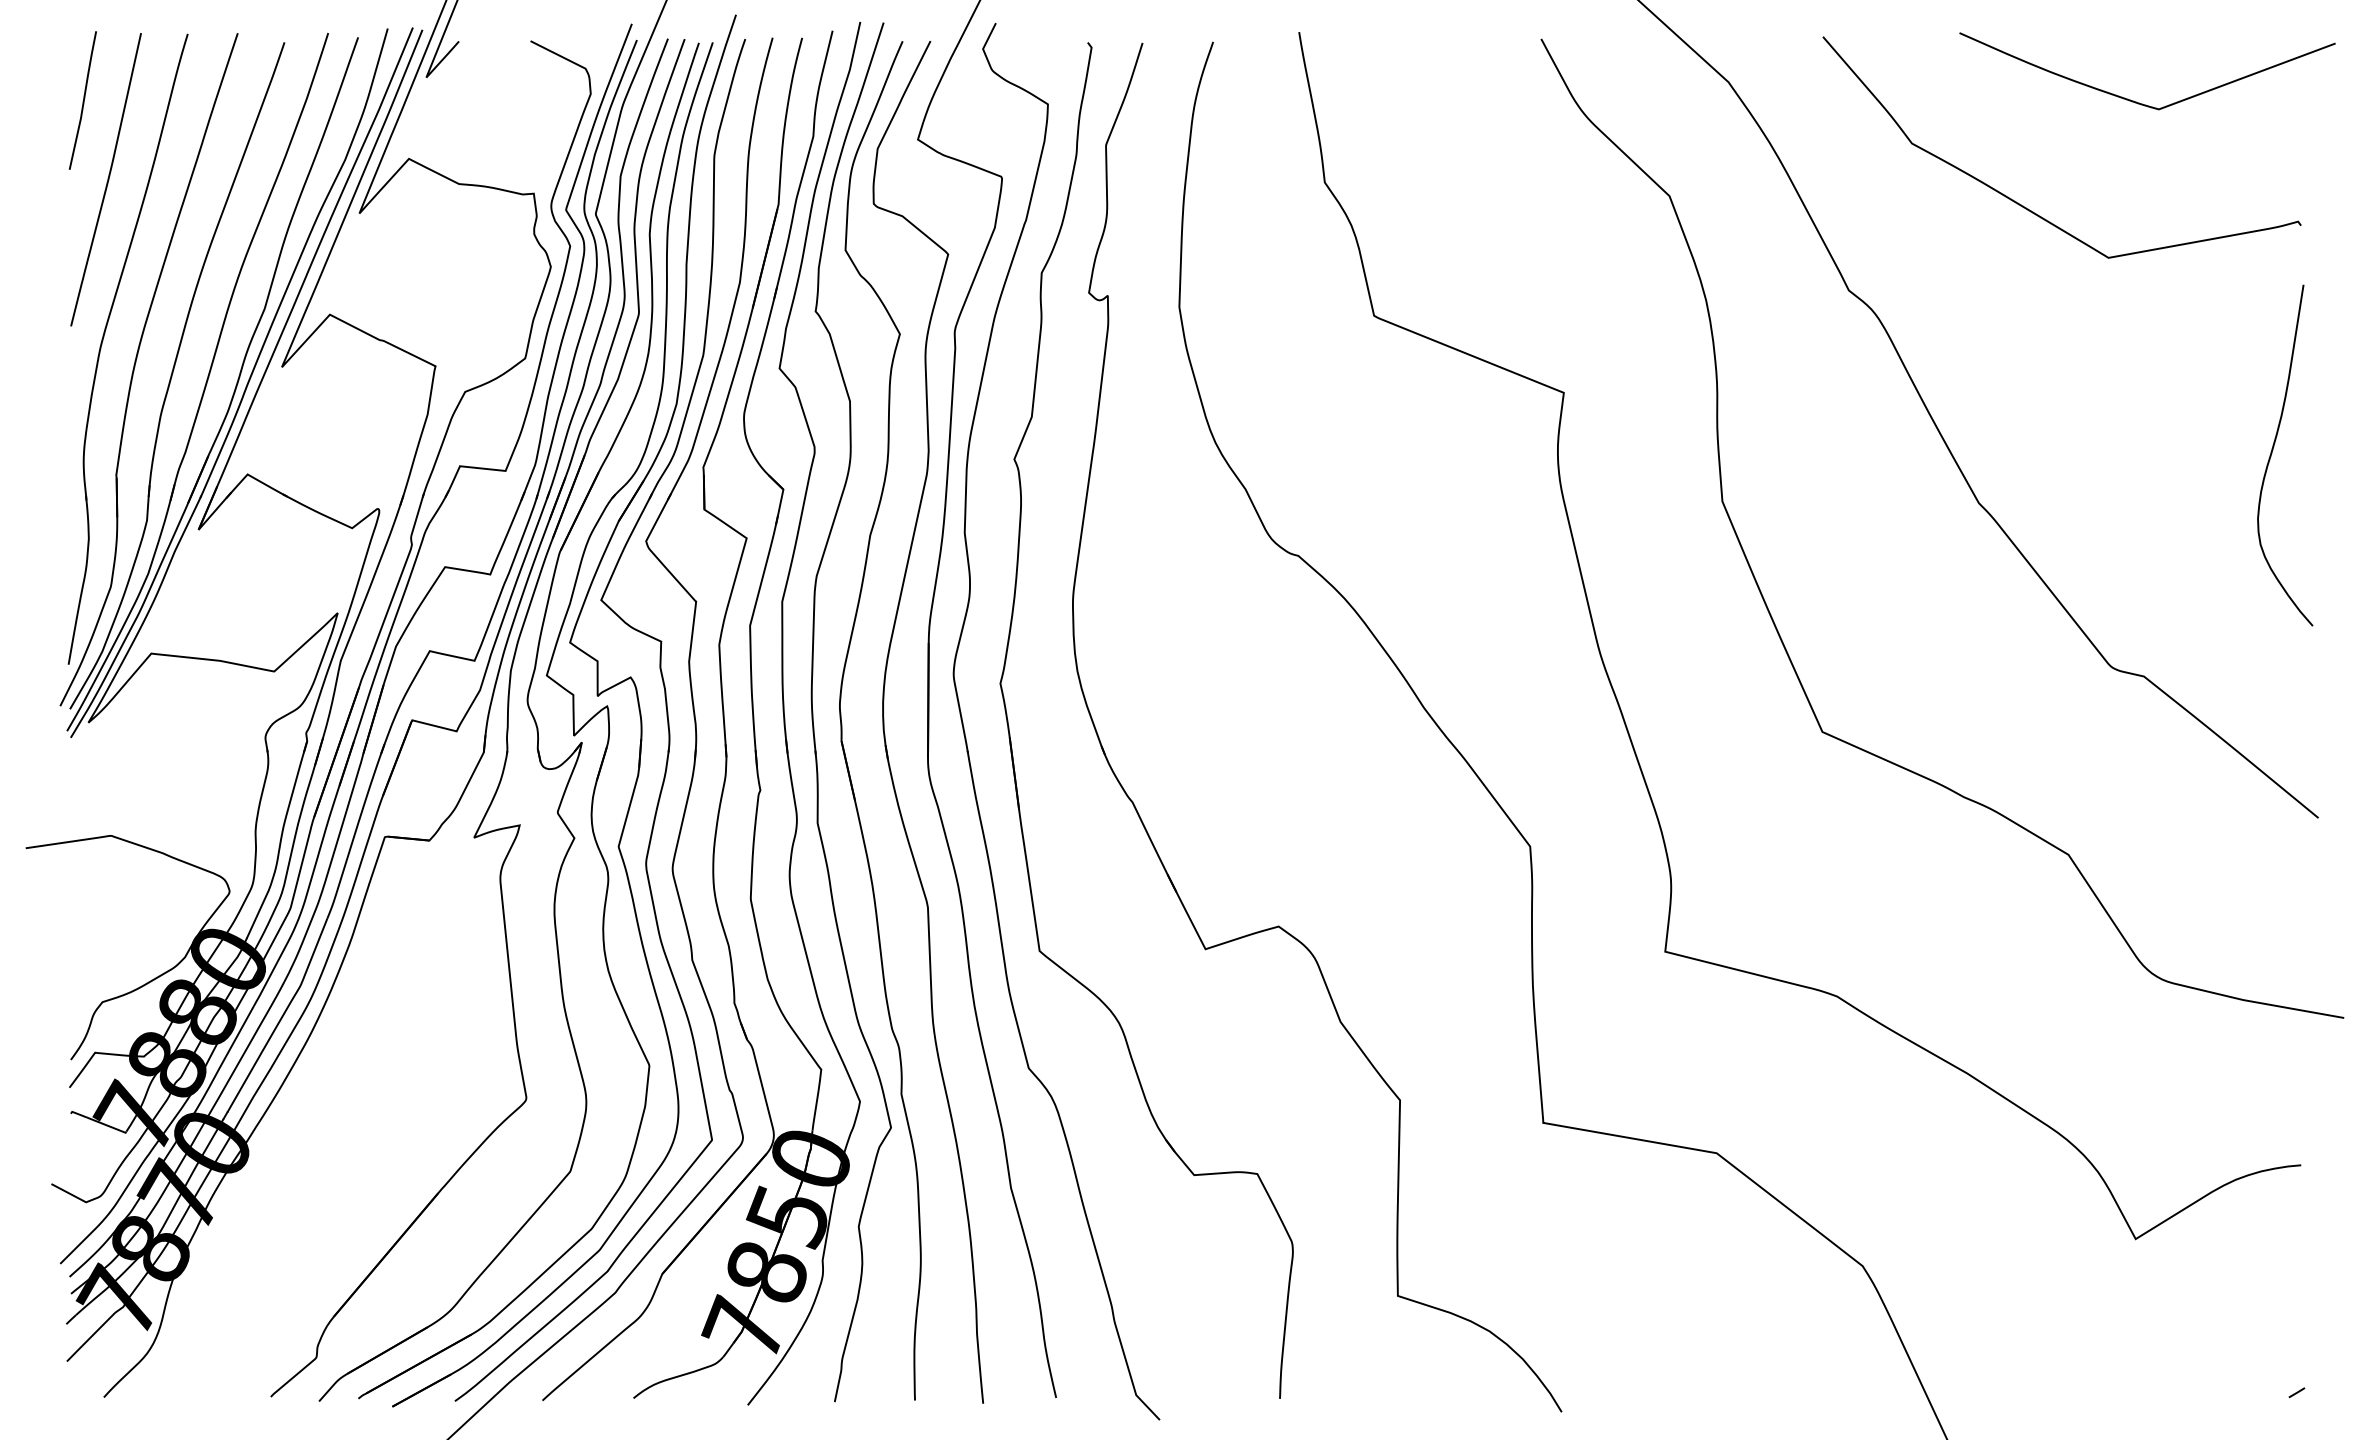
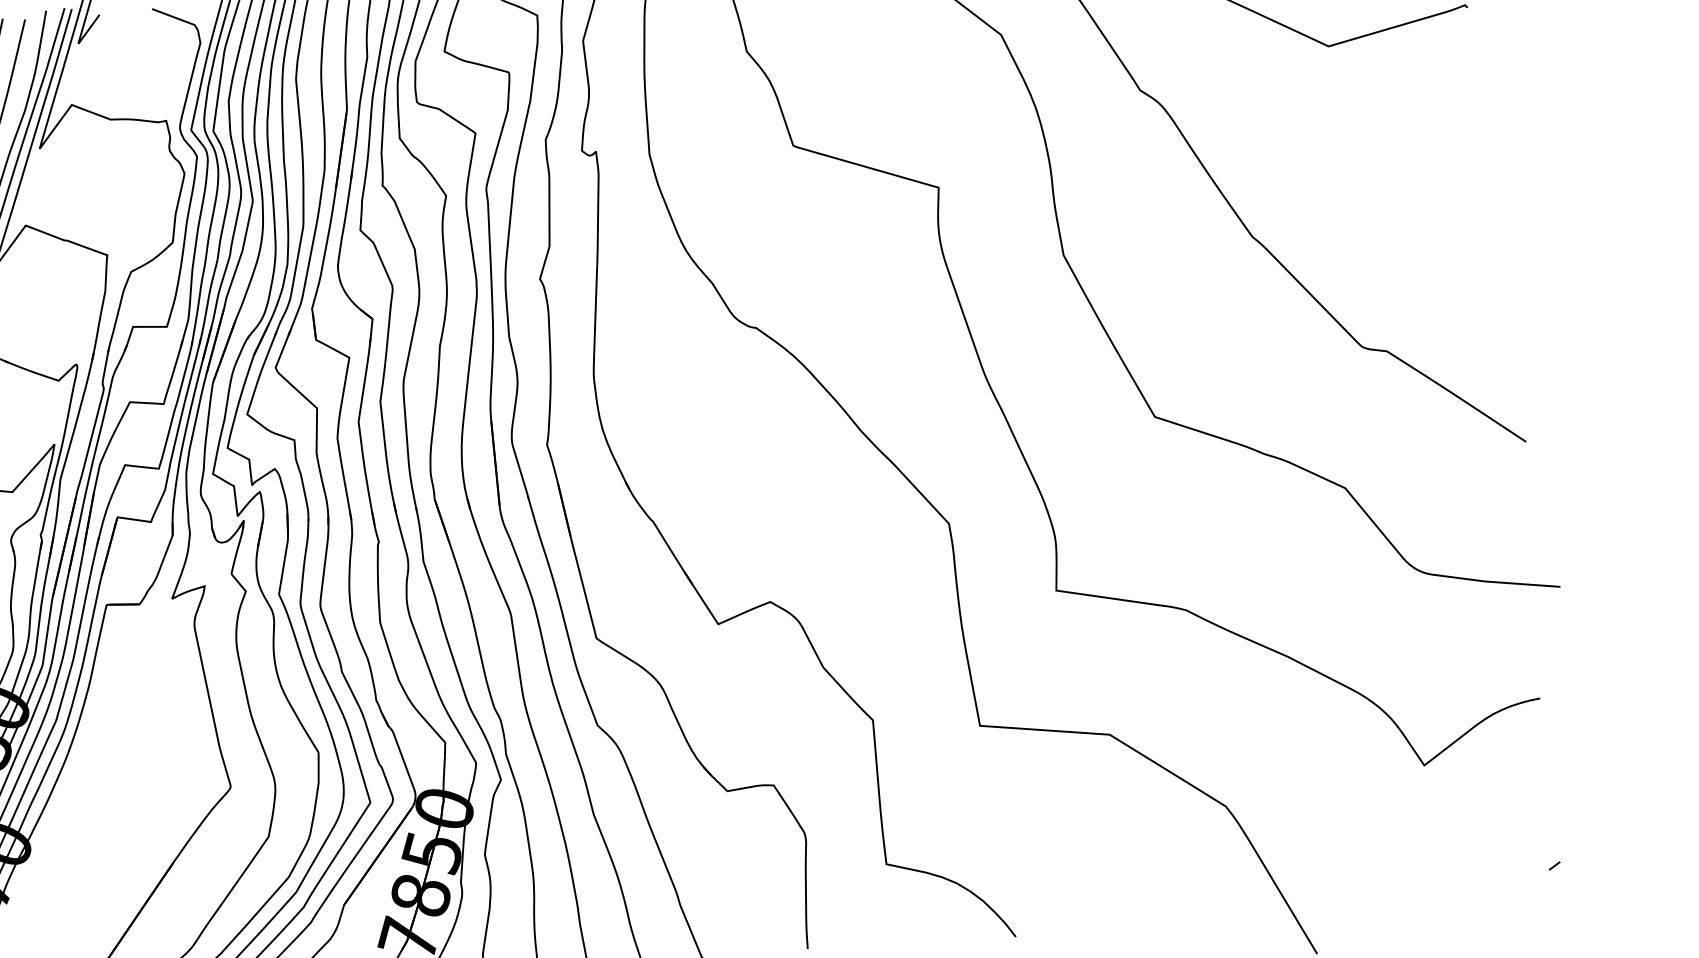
curve: (2273, 450) -> (1464, 175), removed

